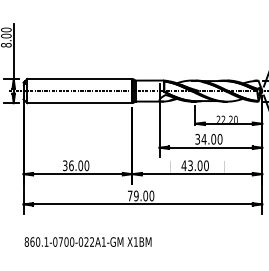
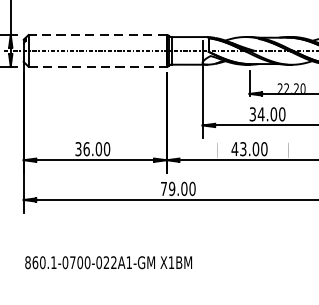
line: (79, 78) -> (97, 34), solid -> dashed
line: (79, 103) -> (97, 67), solid -> dashed
text: (87, 241) -> (107, 261), moved

